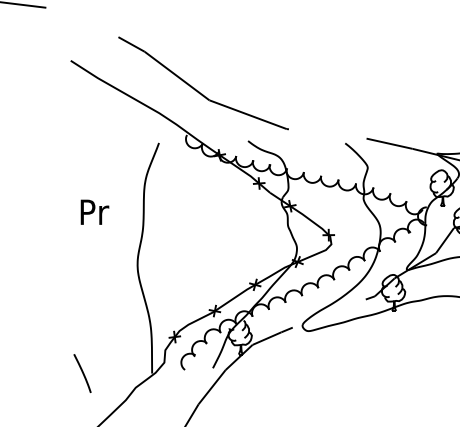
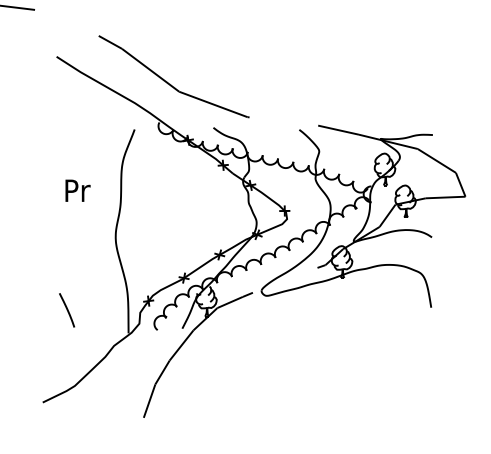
line: (83, 373) -> (67, 310), moved

